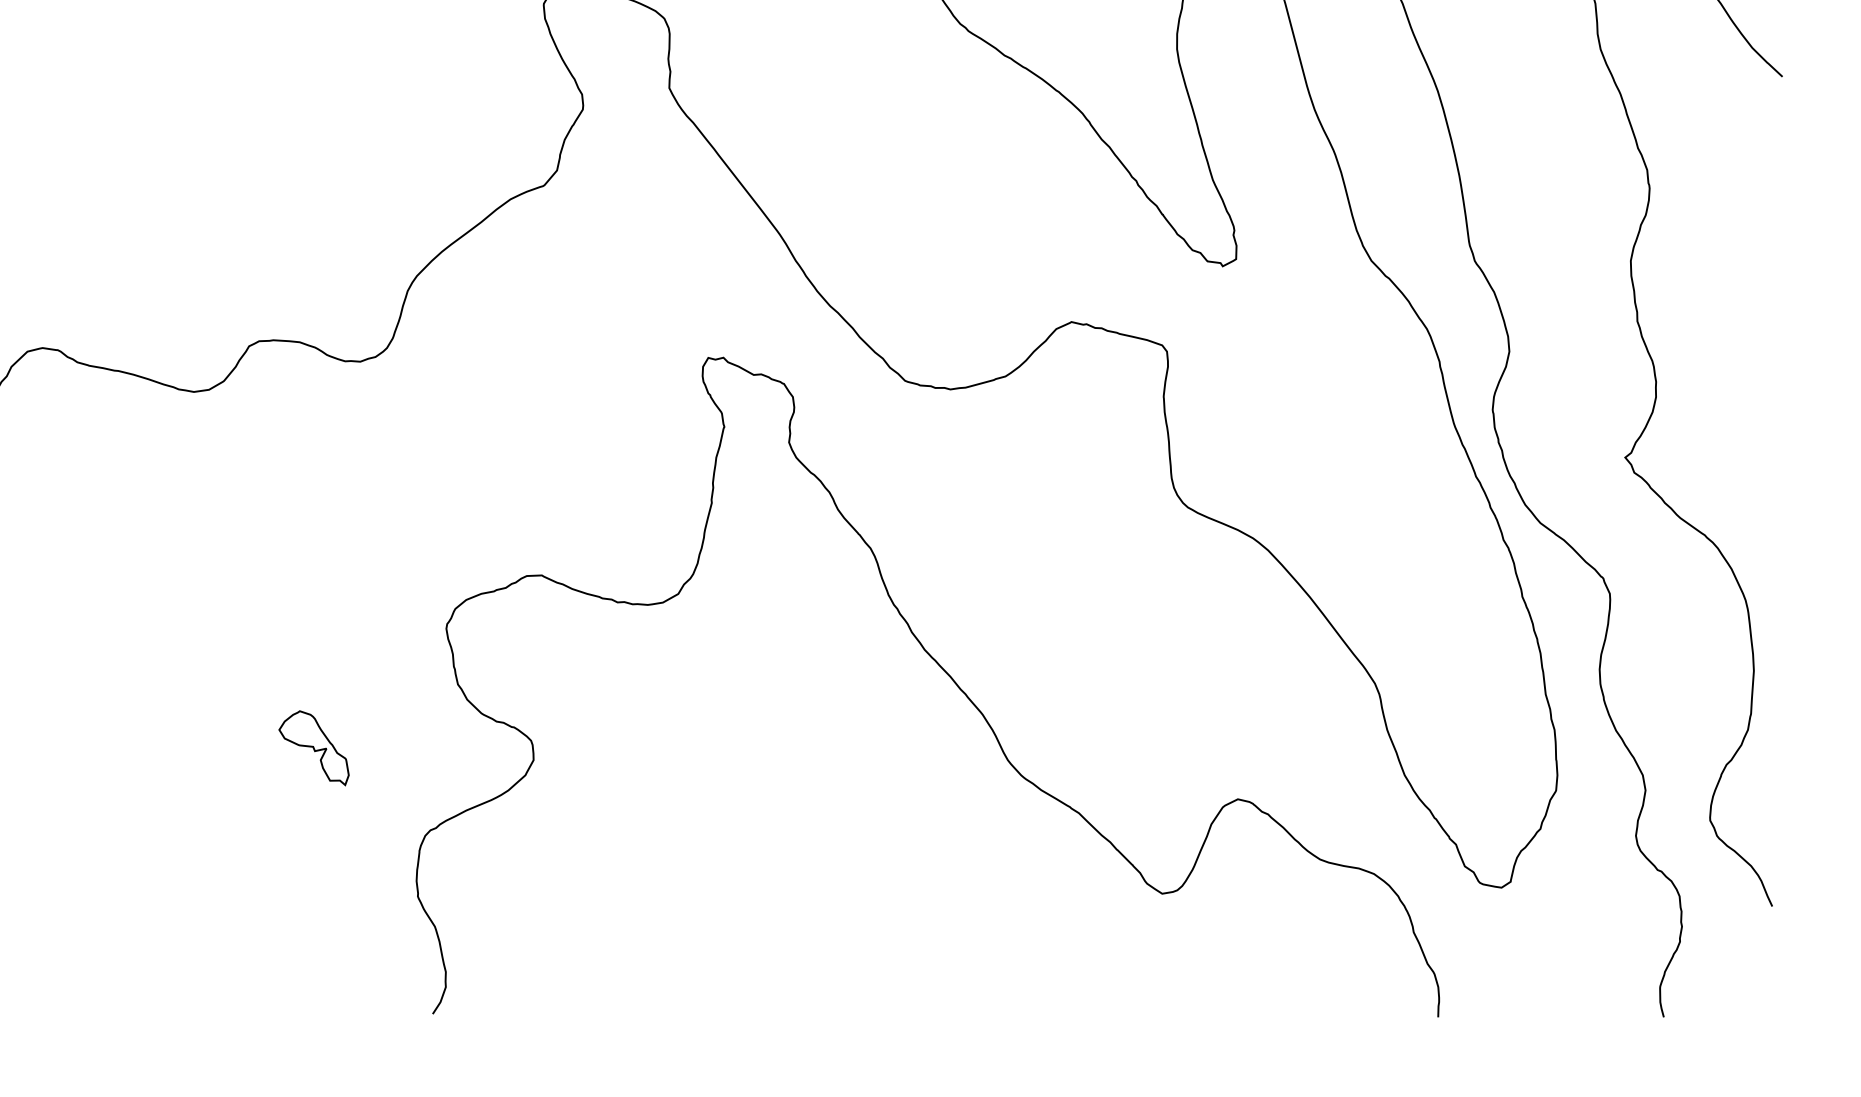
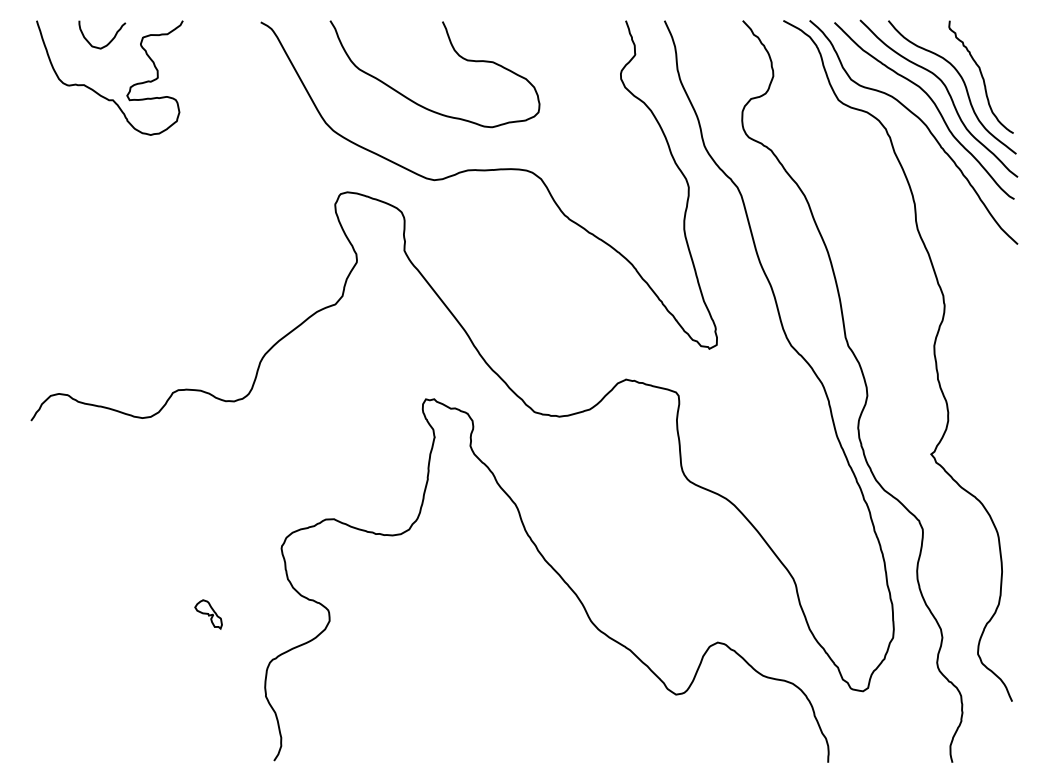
part: (313, 748) -> (208, 614), size x0.7

